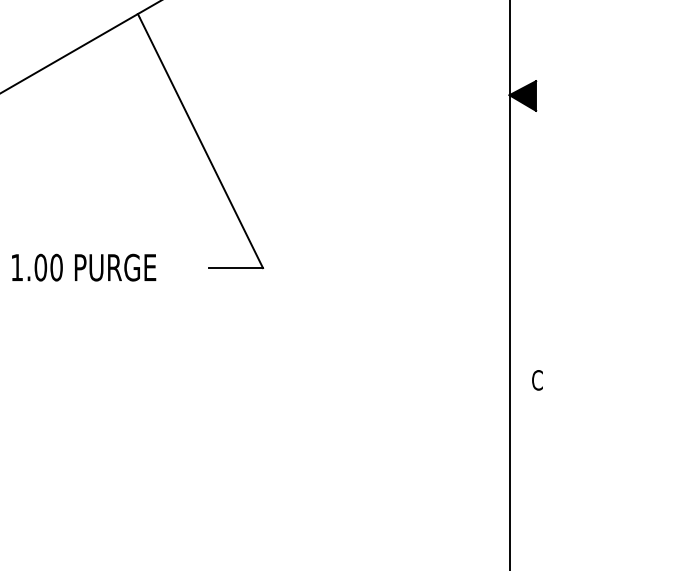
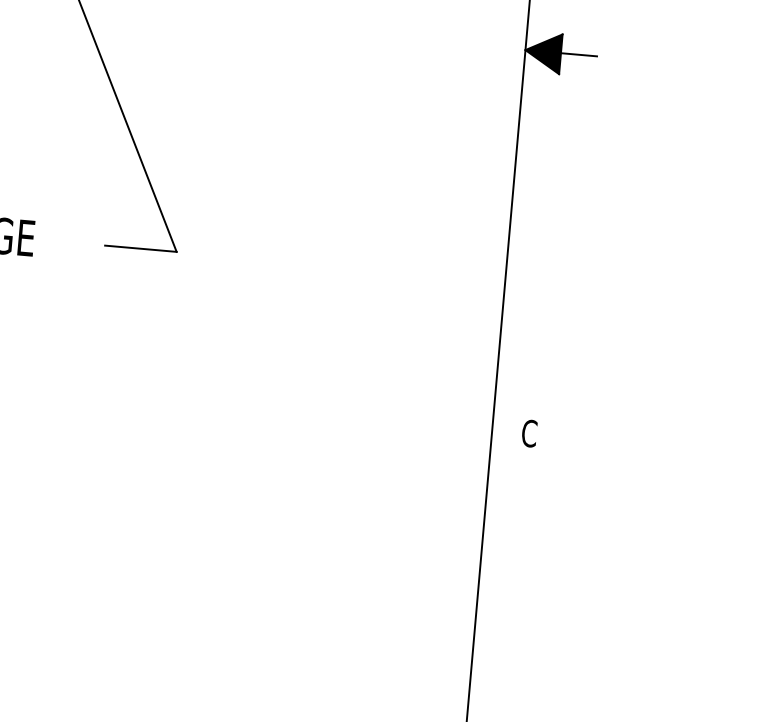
line: (549, 95) -> (578, 55), added

